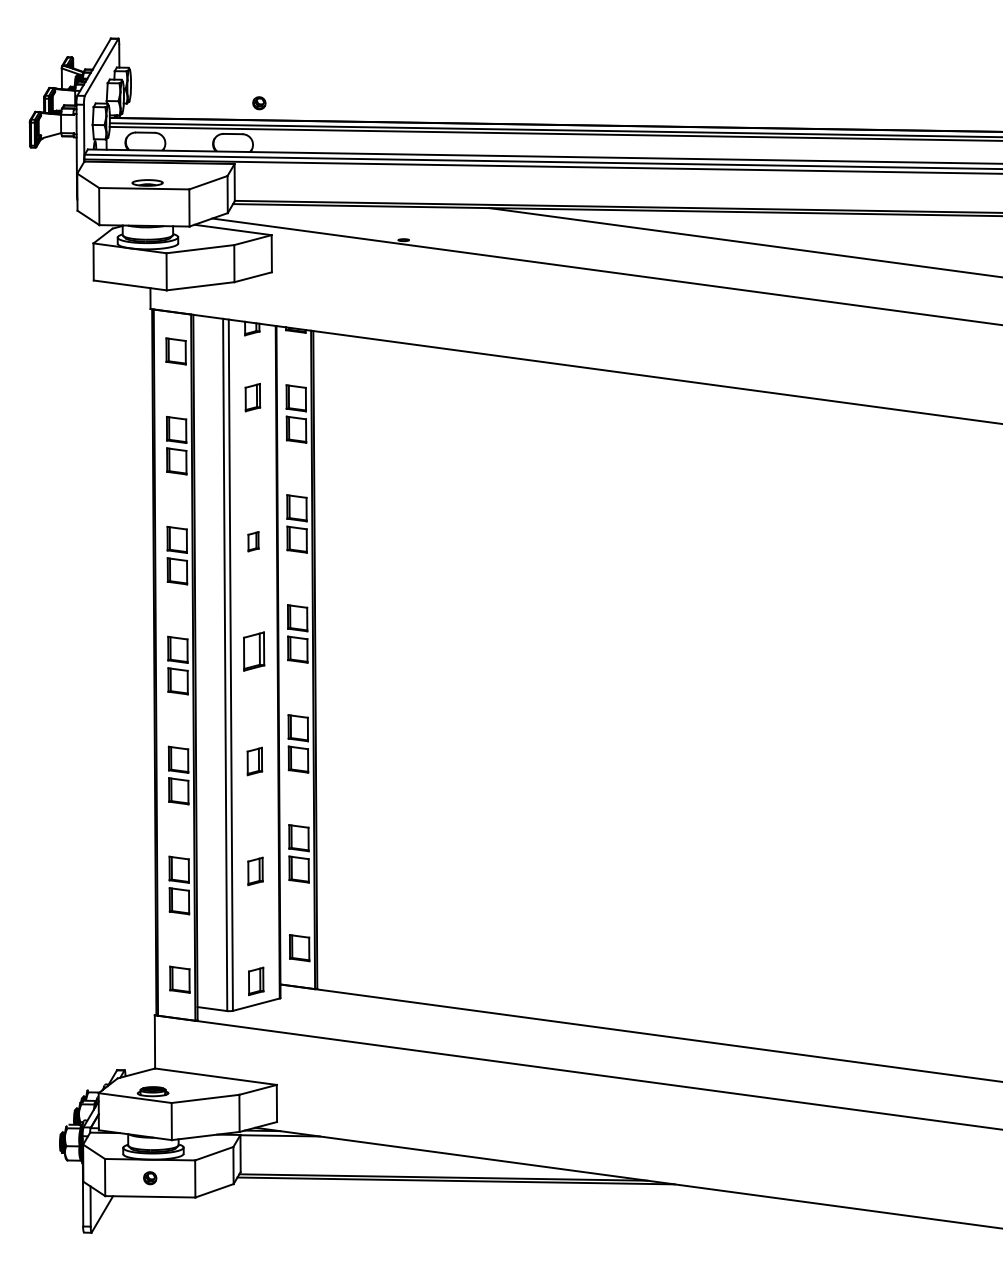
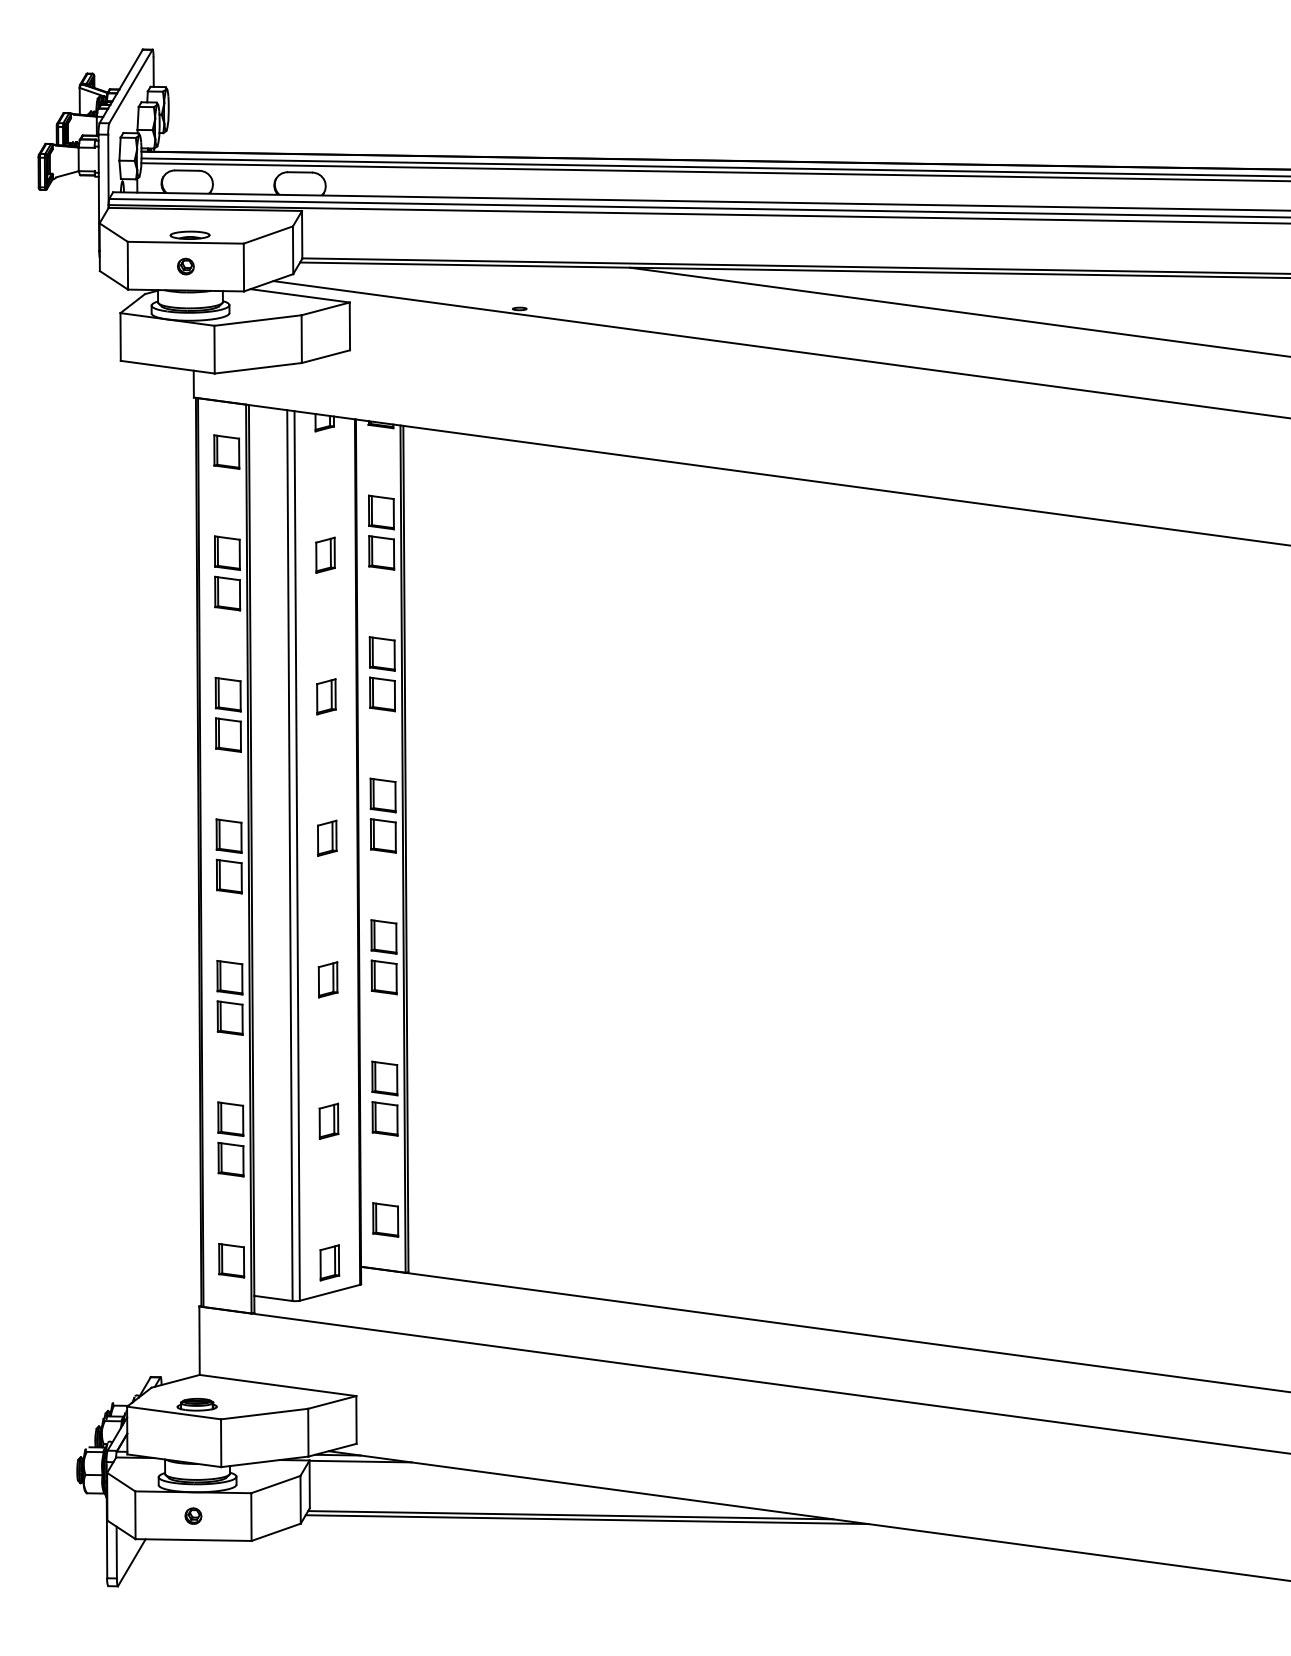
part: (259, 103) -> (186, 266), moved
part: (252, 397) -> (325, 555), moved
part: (253, 541) -> (326, 696), size x1.43
part: (254, 651) -> (327, 838), size x0.71

